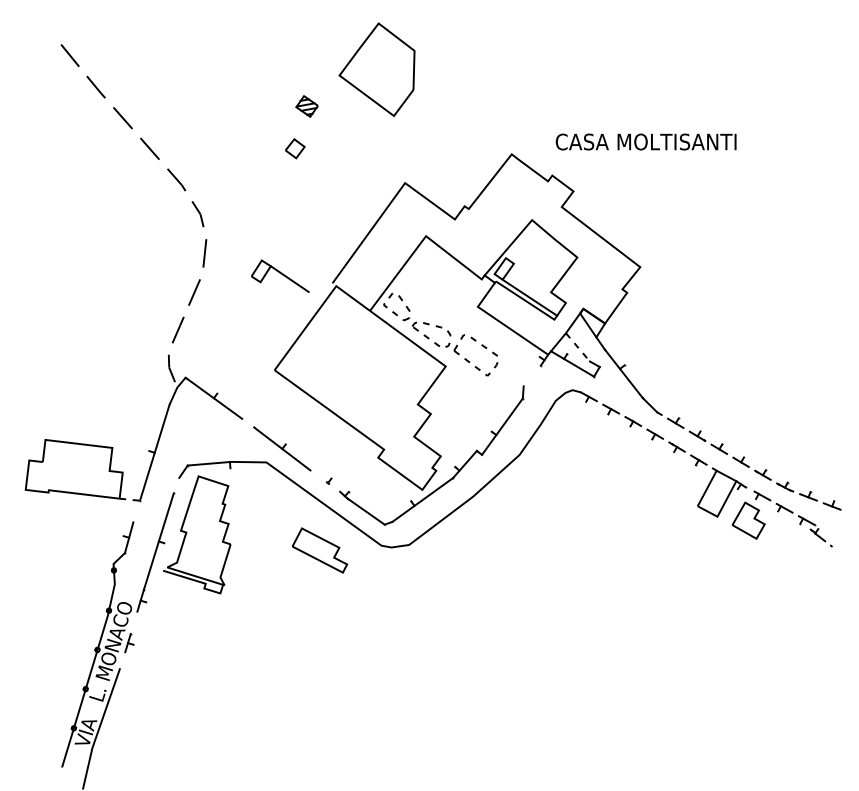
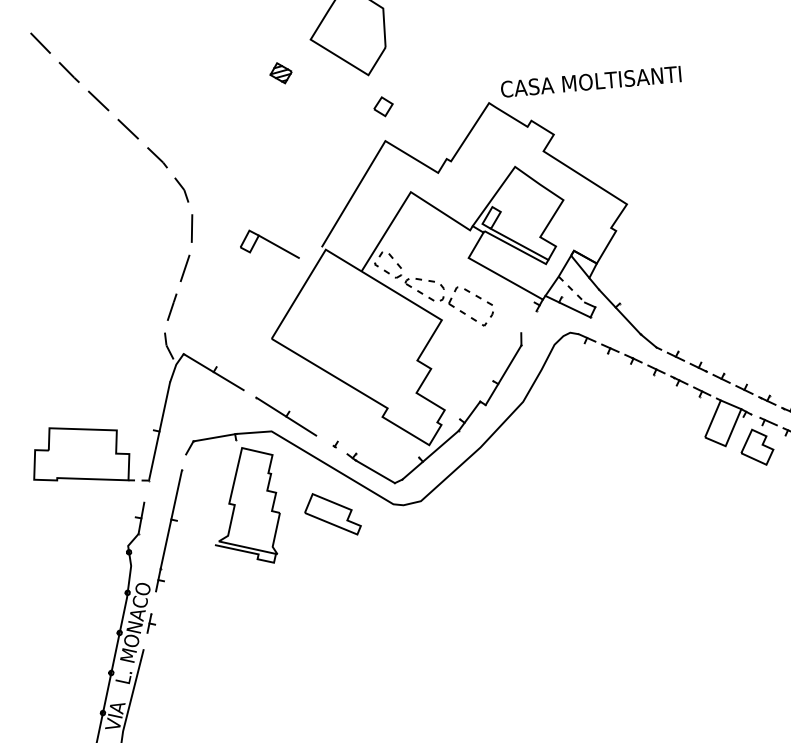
text: (645, 141) -> (590, 81), moved
part: (295, 148) -> (383, 106), moved
part: (197, 534) -> (246, 505), moved

